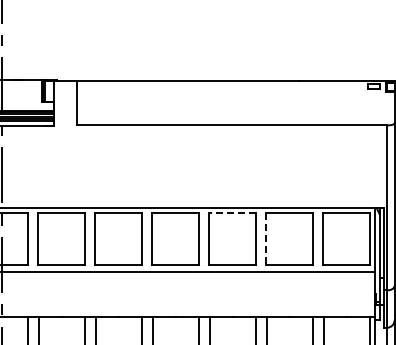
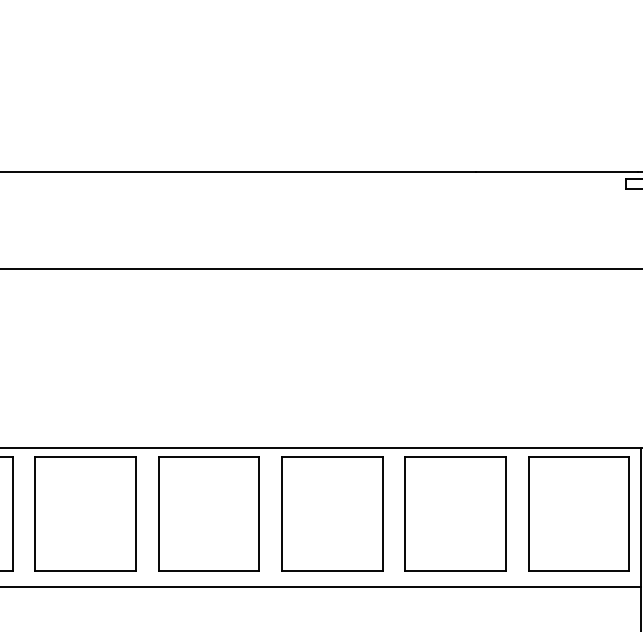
line: (232, 212) -> (331, 457), dashed -> solid
line: (266, 239) -> (405, 515), dashed -> solid

